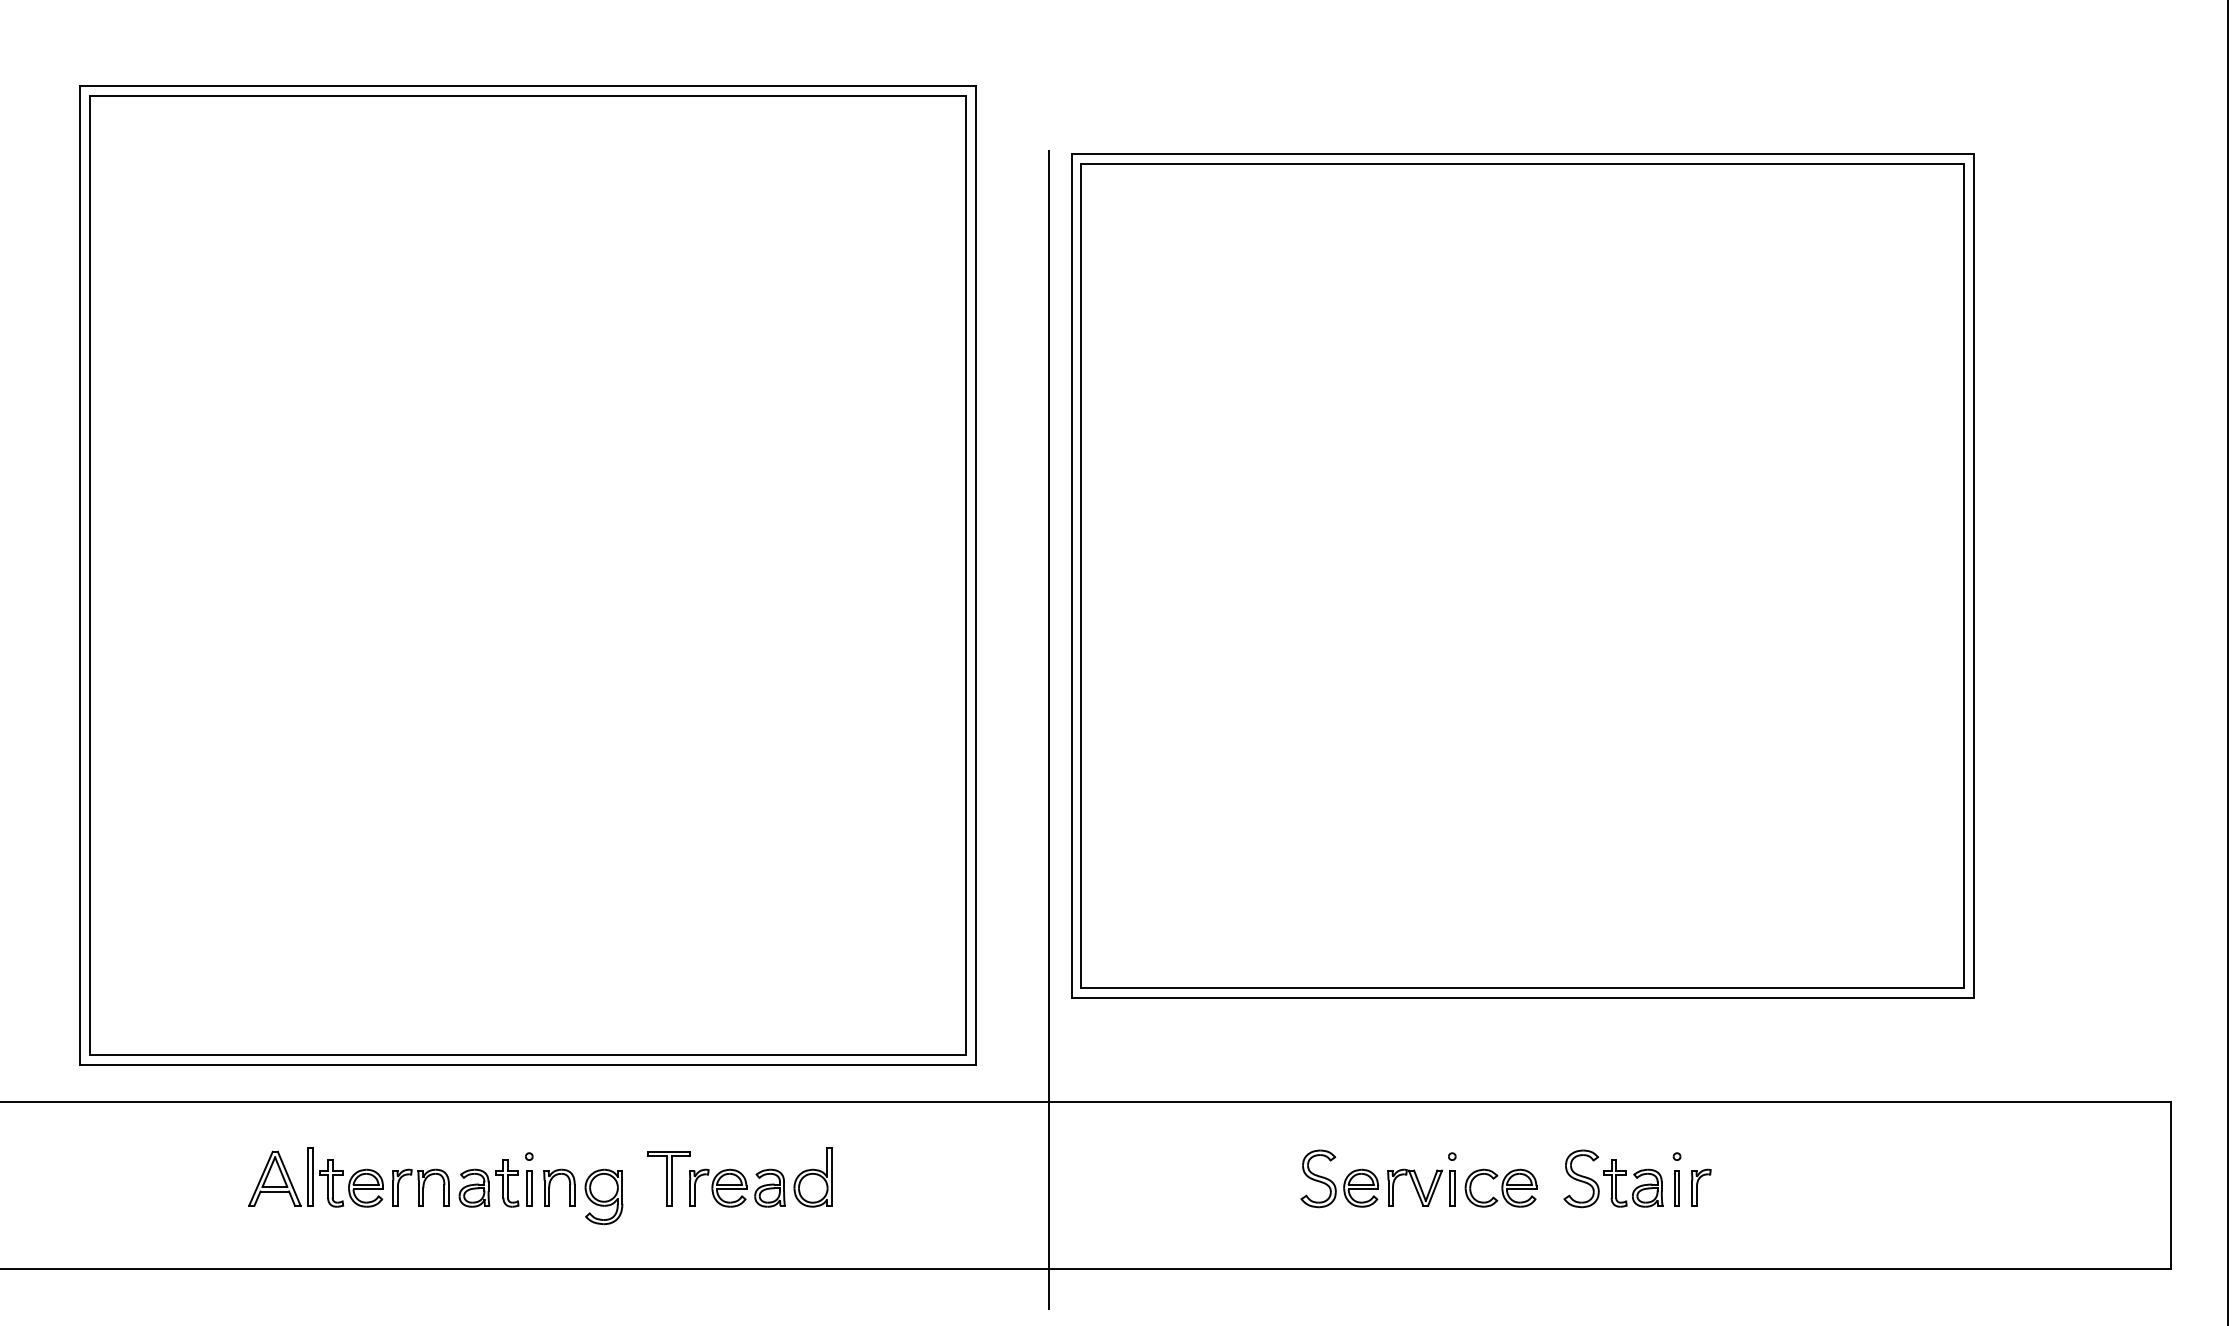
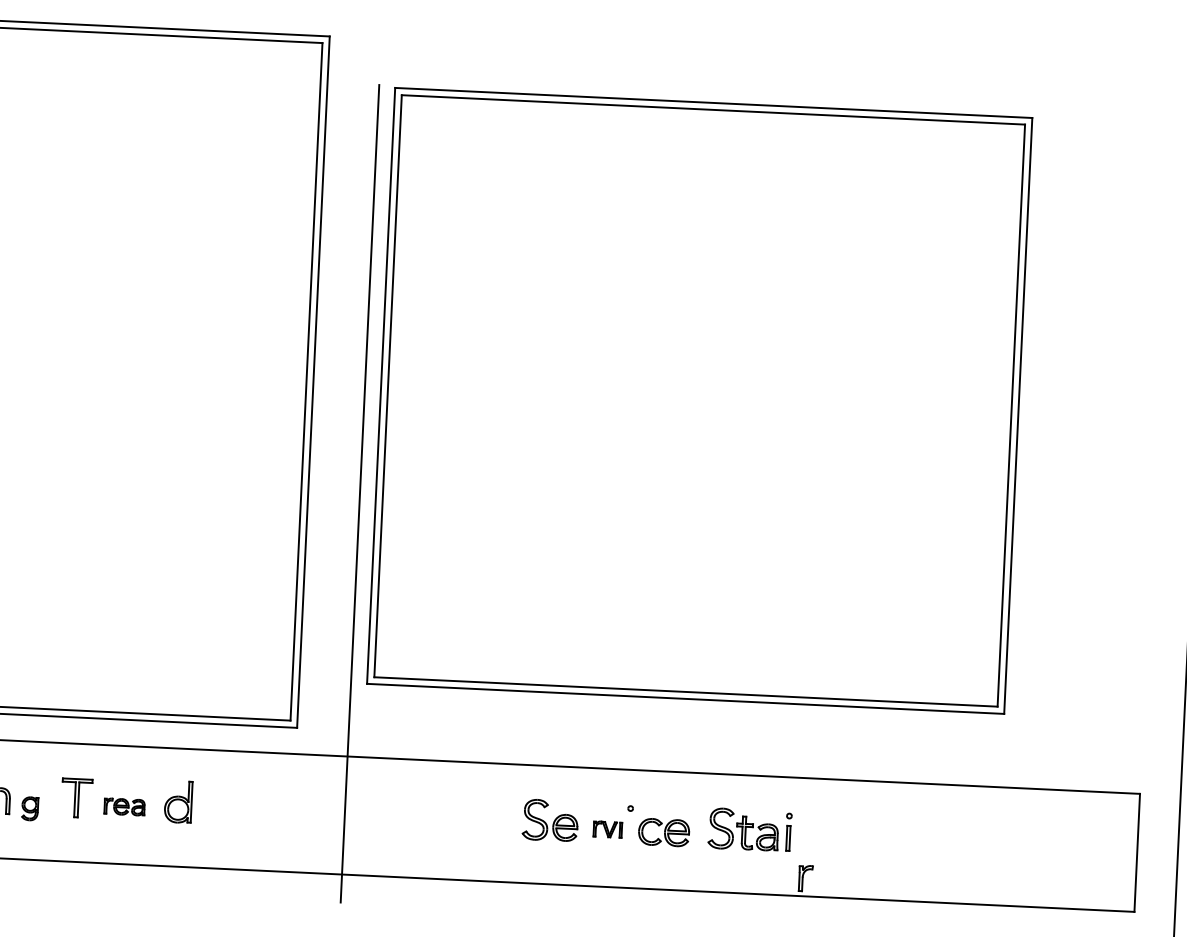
part: (737, 1187) -> (124, 806), size x0.6
part: (1421, 1187) -> (607, 829), size x0.6
part: (1701, 1187) -> (805, 878), moved
part: (603, 1196) -> (29, 808), size x0.6

